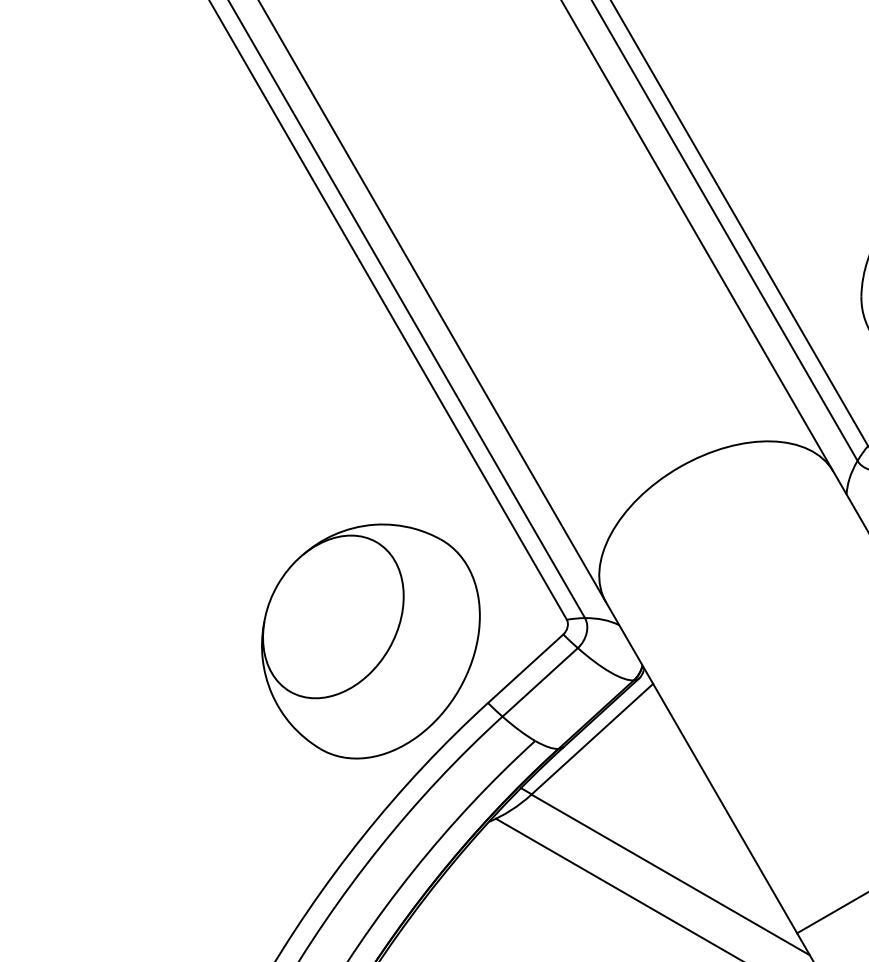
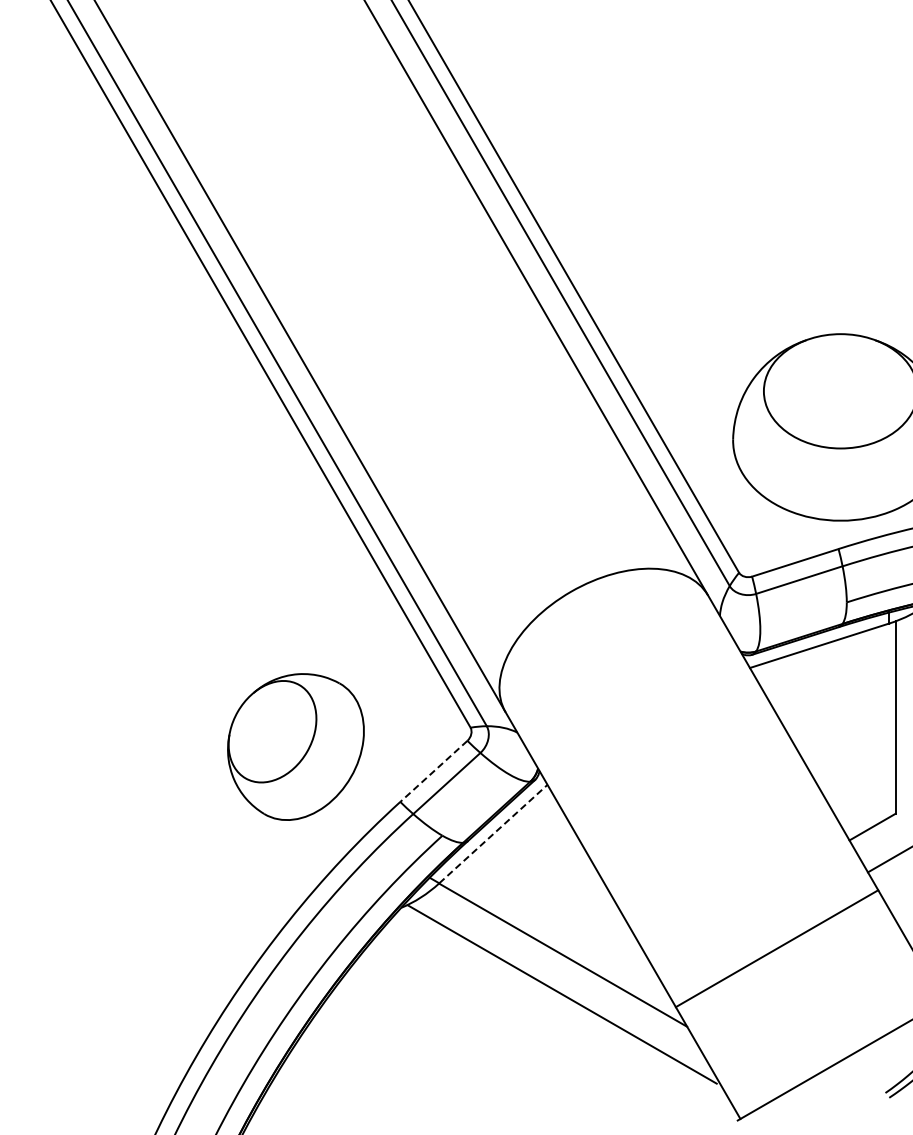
part: (370, 640) -> (295, 746), size x0.7
line: (525, 668) -> (433, 771), solid -> dashed
line: (592, 738) -> (493, 833), solid -> dashed

